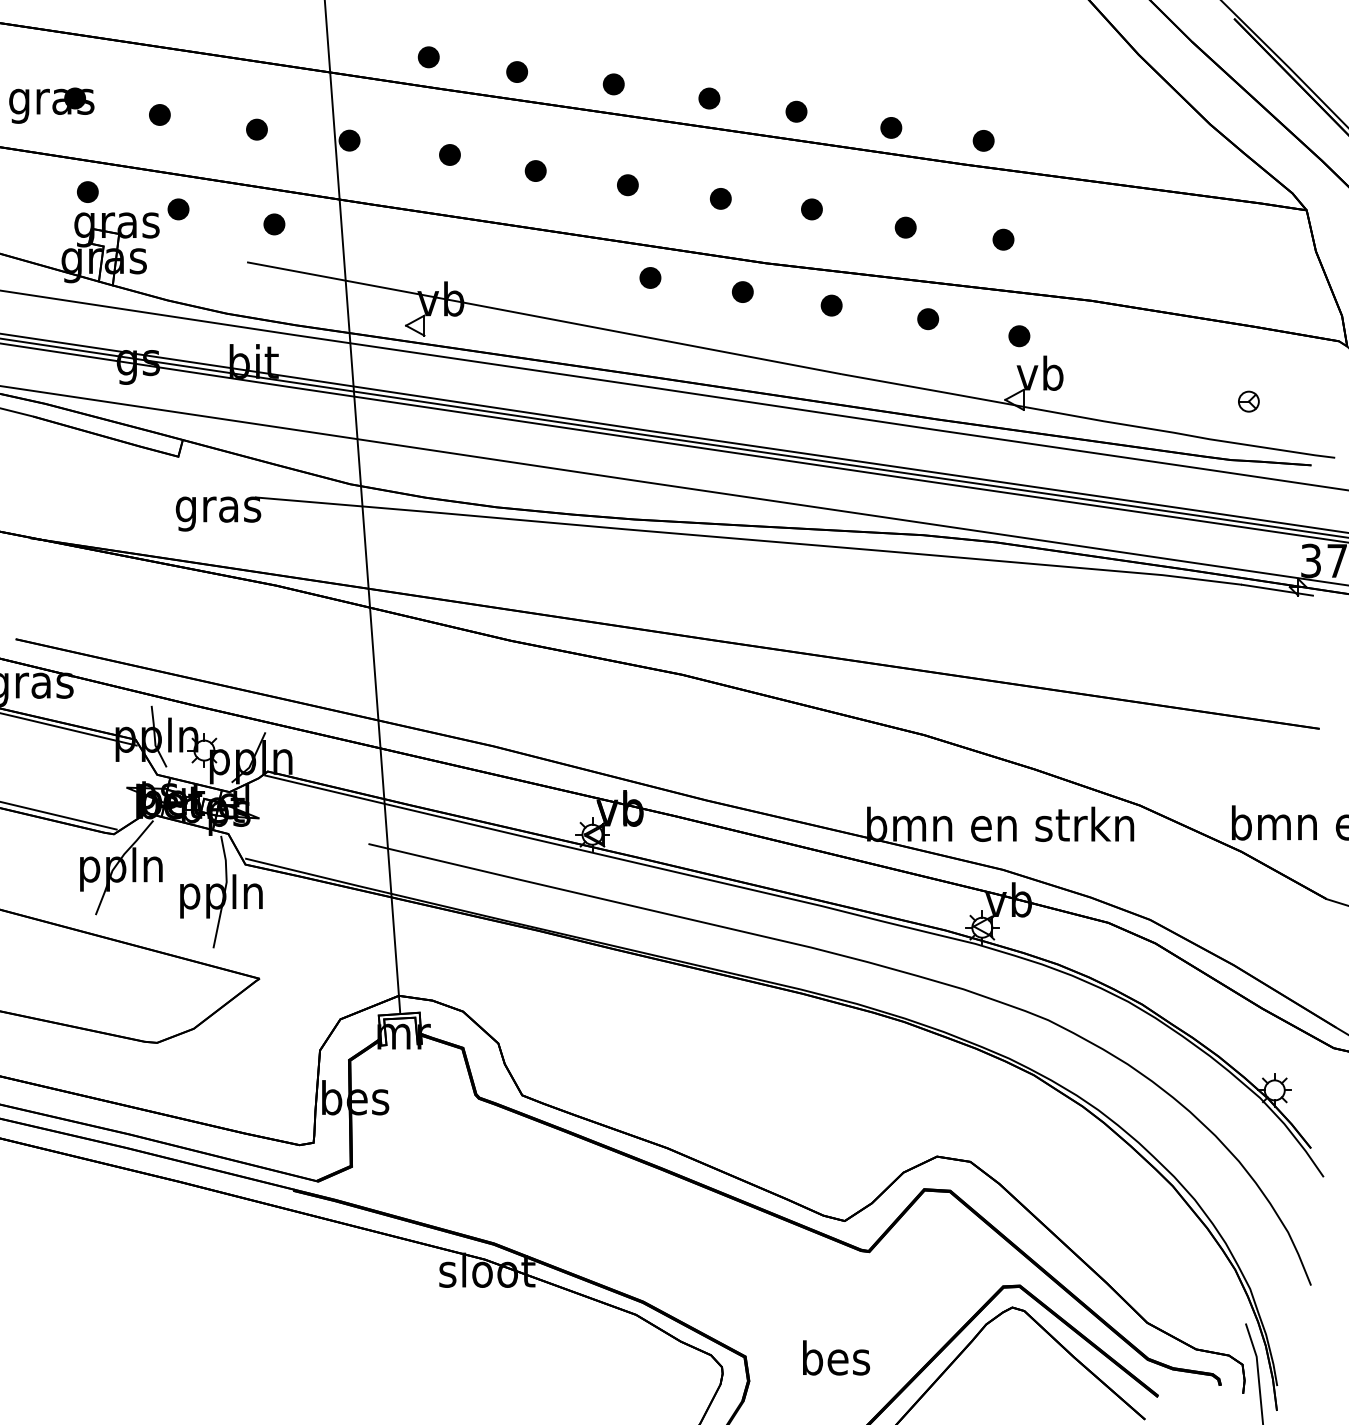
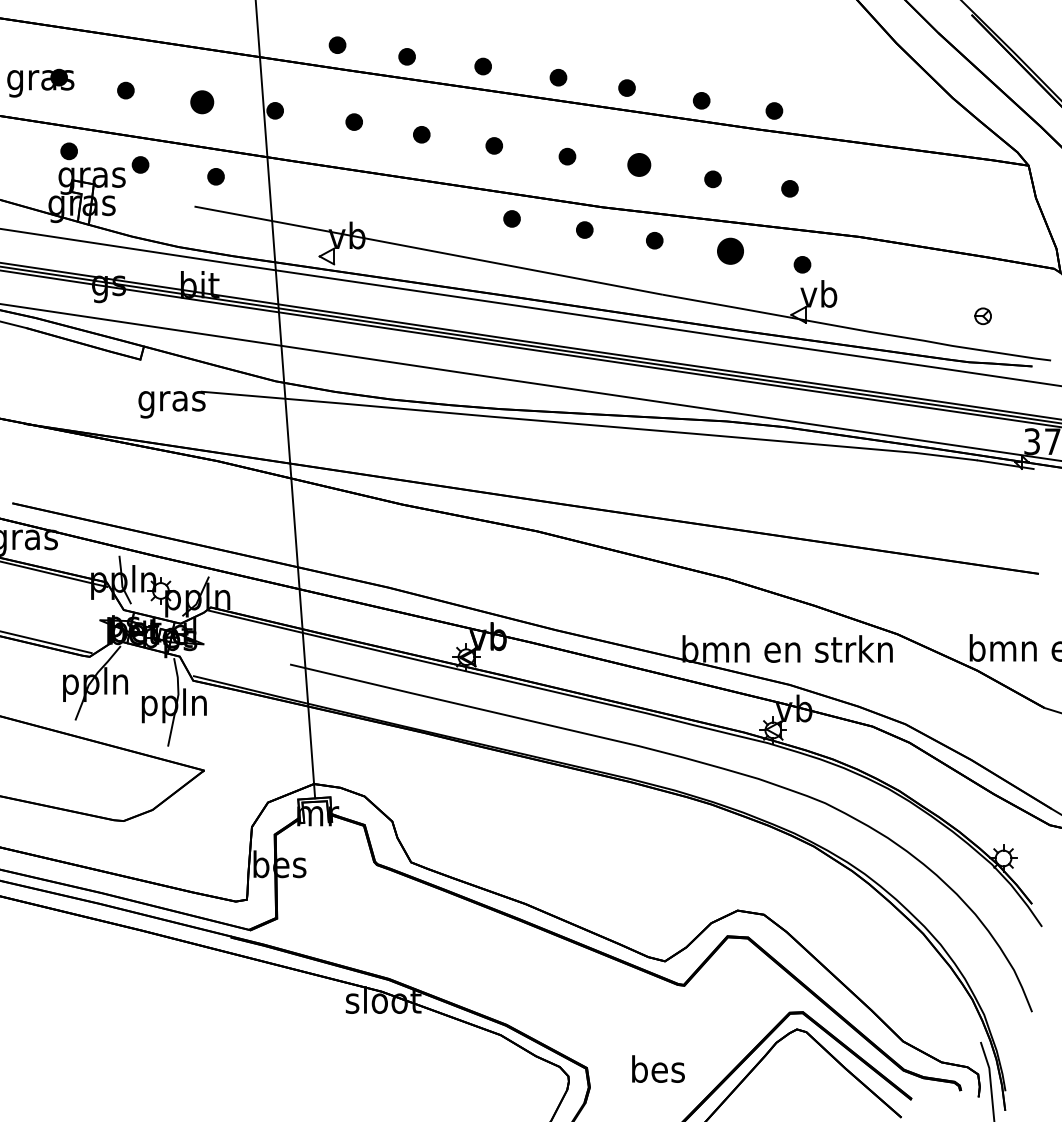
part: (257, 128) -> (202, 101), size x1.4
part: (811, 208) -> (638, 164), size x1.4
part: (927, 319) -> (730, 251), size x1.6

